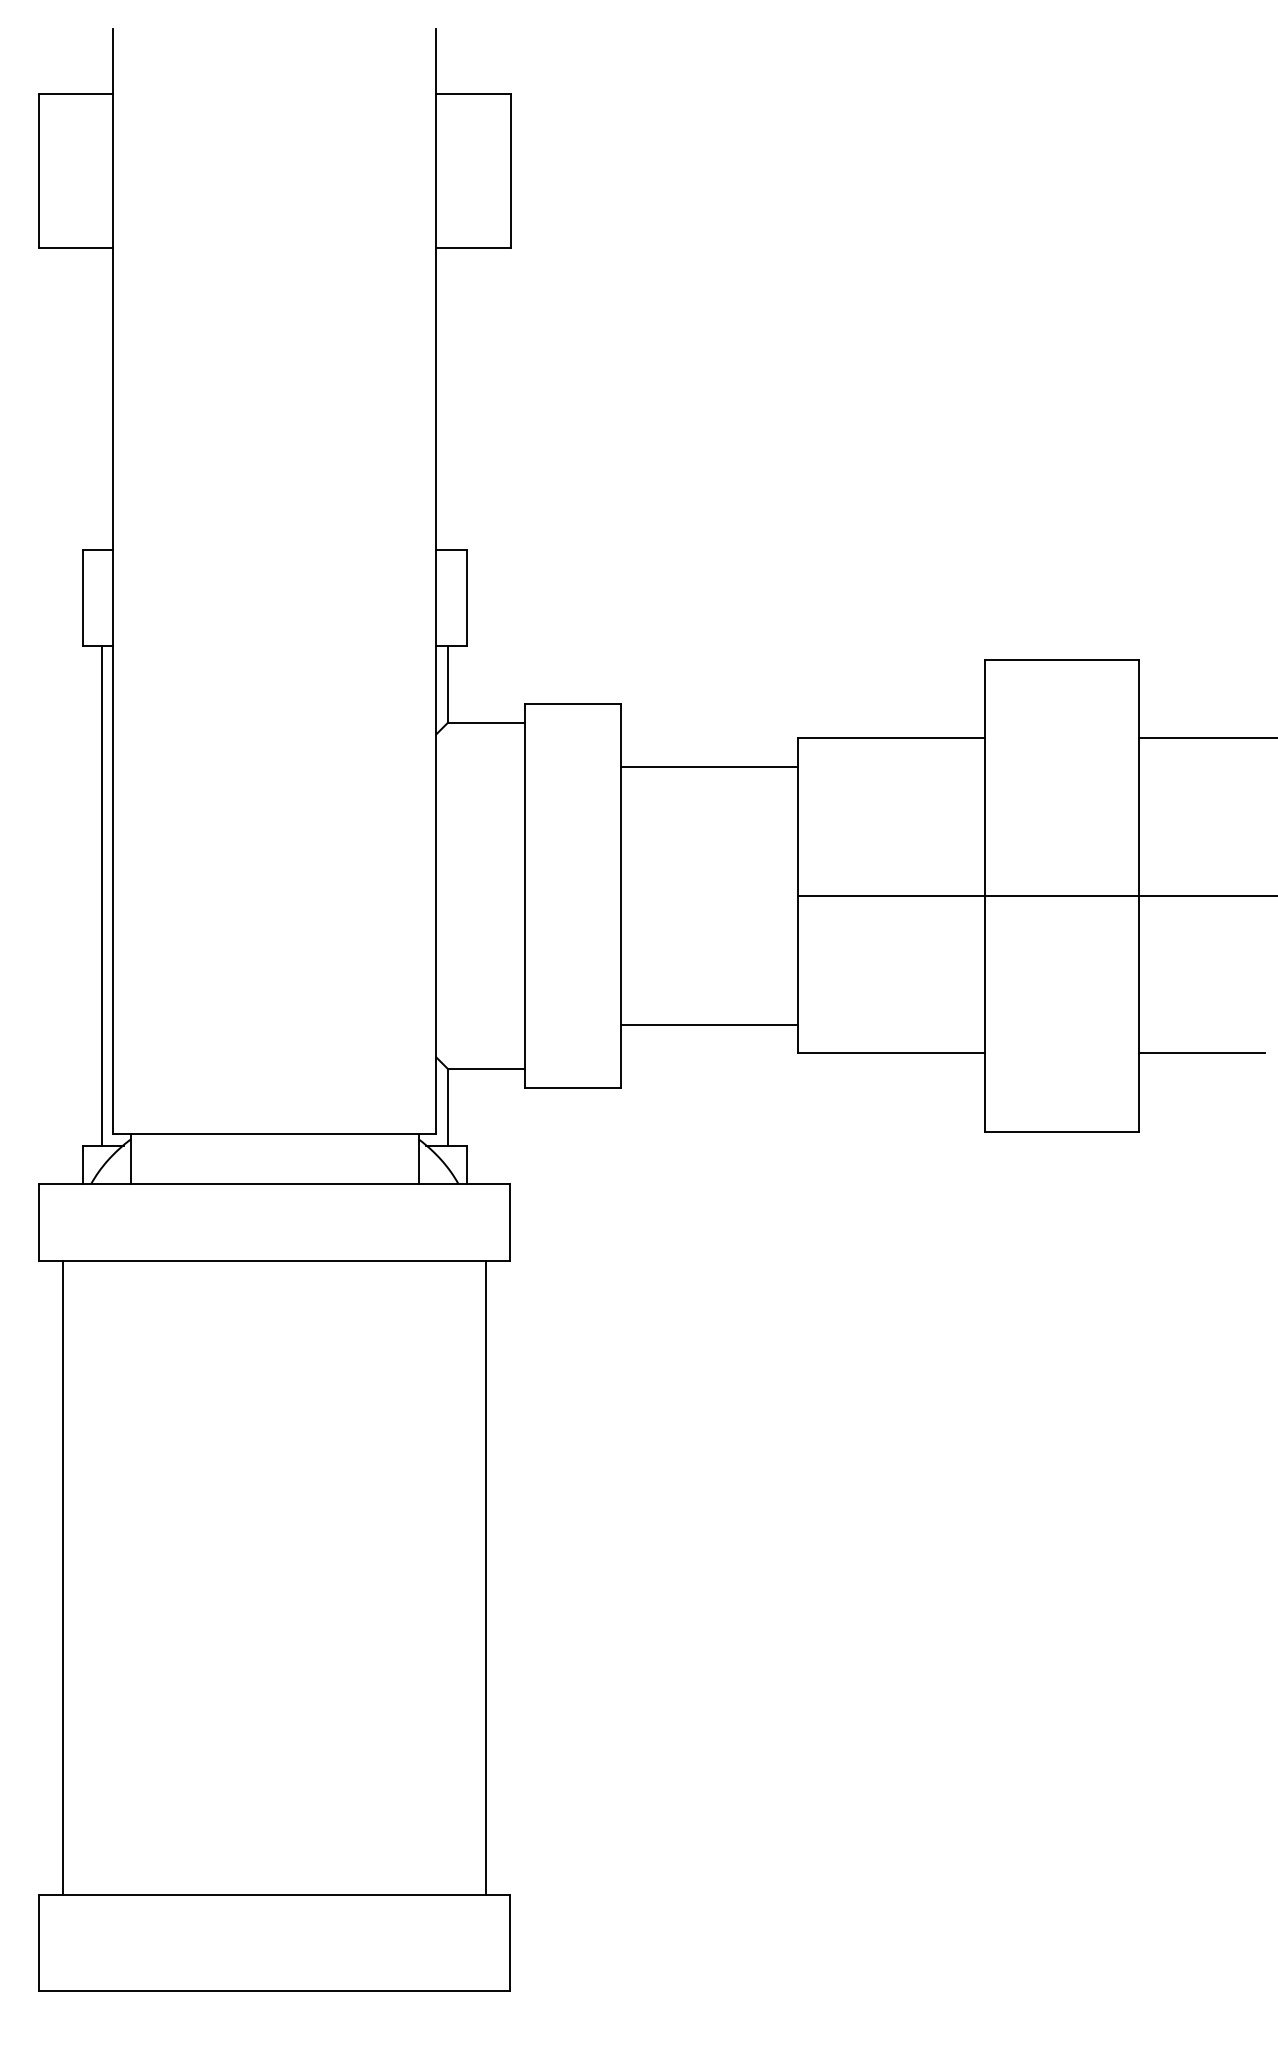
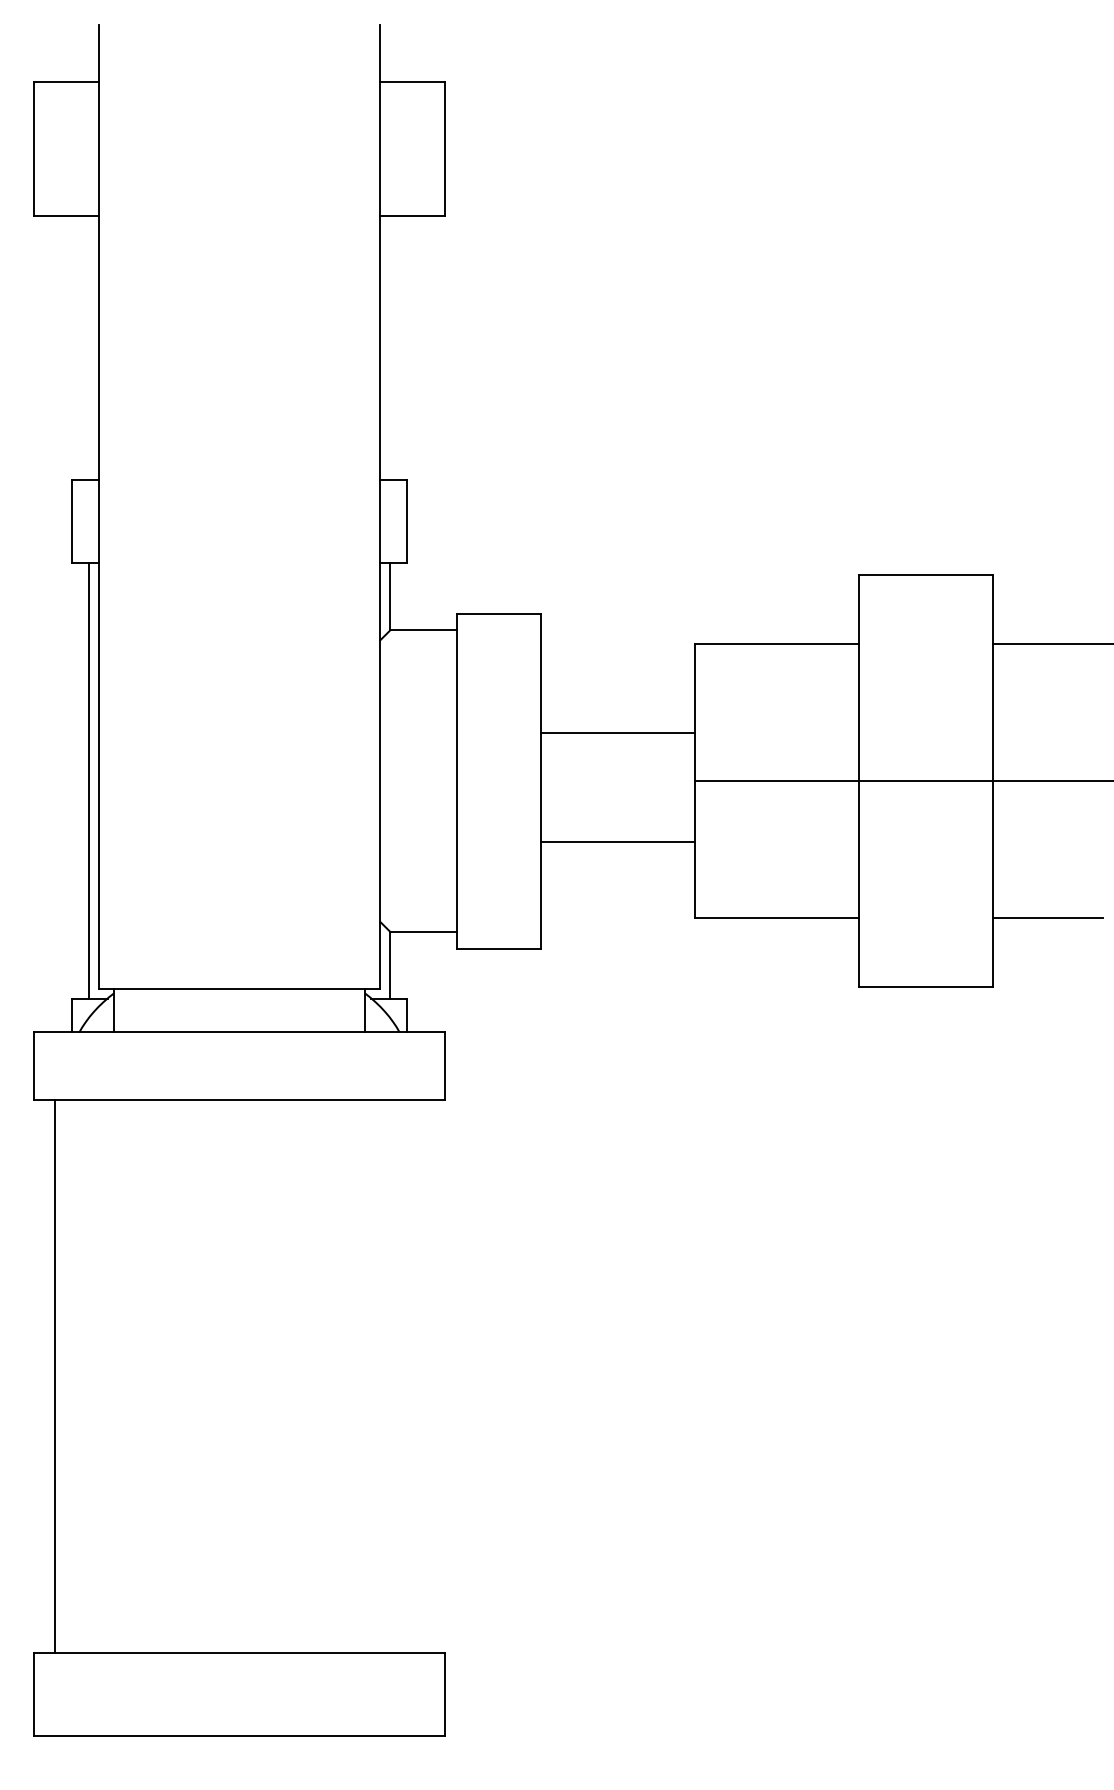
line: (709, 766) -> (618, 732), moved
line: (709, 1024) -> (618, 841), moved
line: (485, 1577) -> (423, 1375), removed

